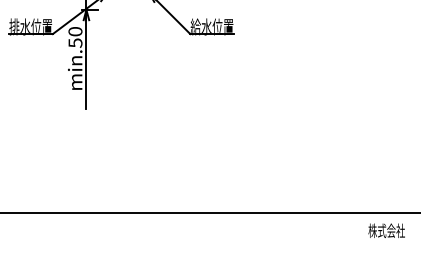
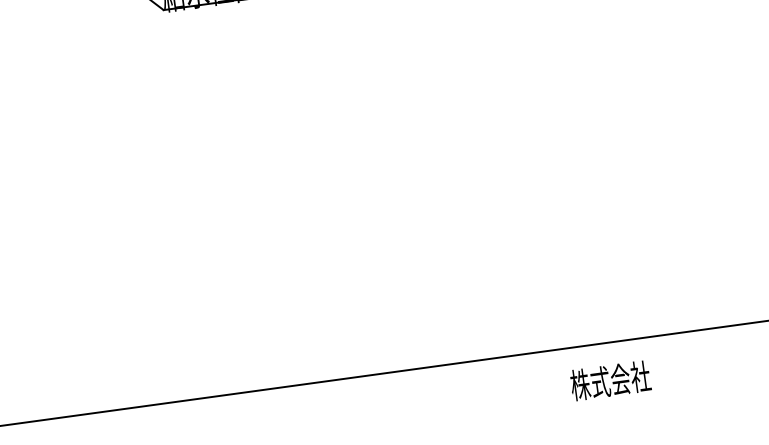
text: (386, 230) -> (609, 380), moved

